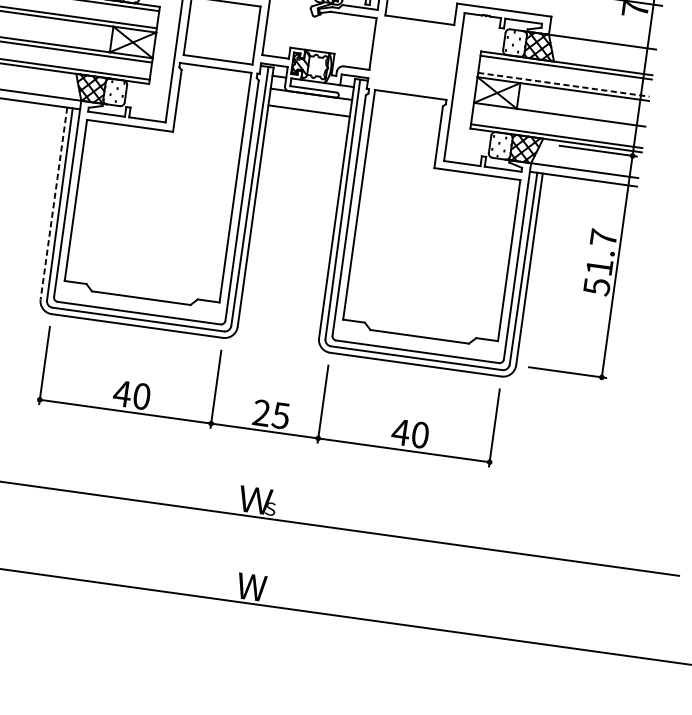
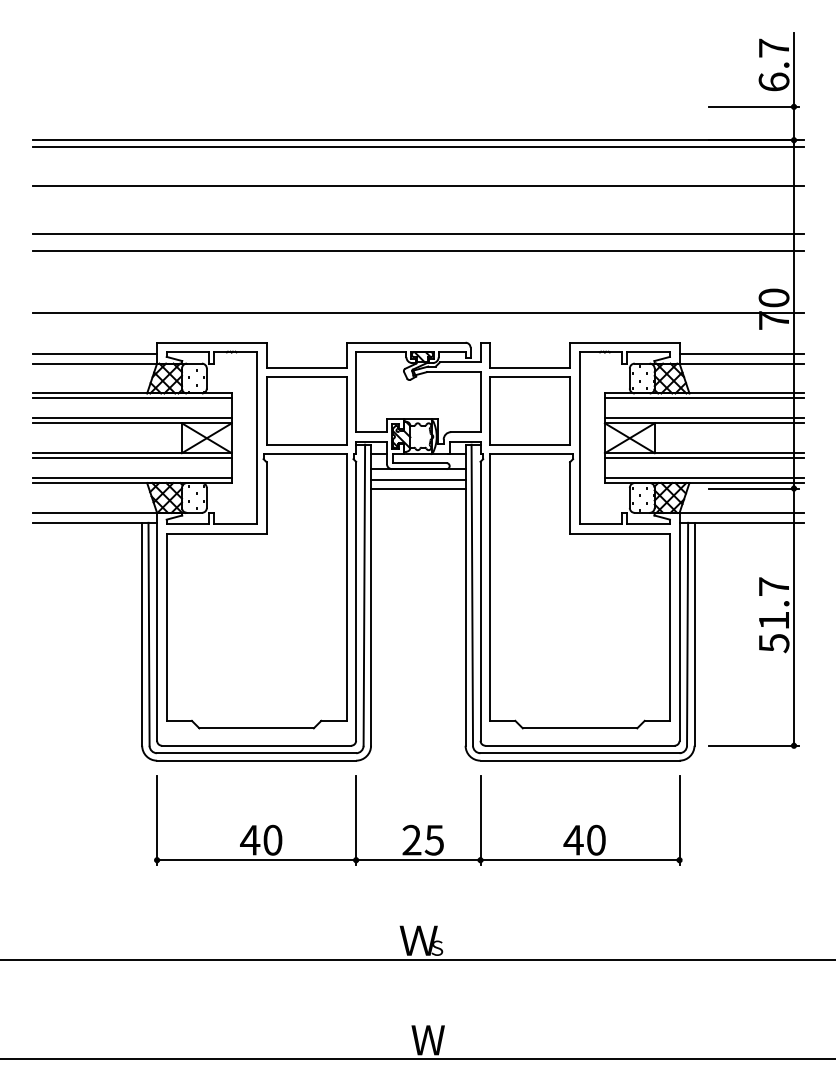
line: (603, 33) -> (741, 353), added
part: (414, 57) -> (529, 410), added
line: (563, 84) -> (704, 418), dashed -> solid
line: (310, 104) -> (418, 480), added
line: (558, 119) -> (703, 458), added
line: (54, 203) -> (142, 634), dashed -> solid

